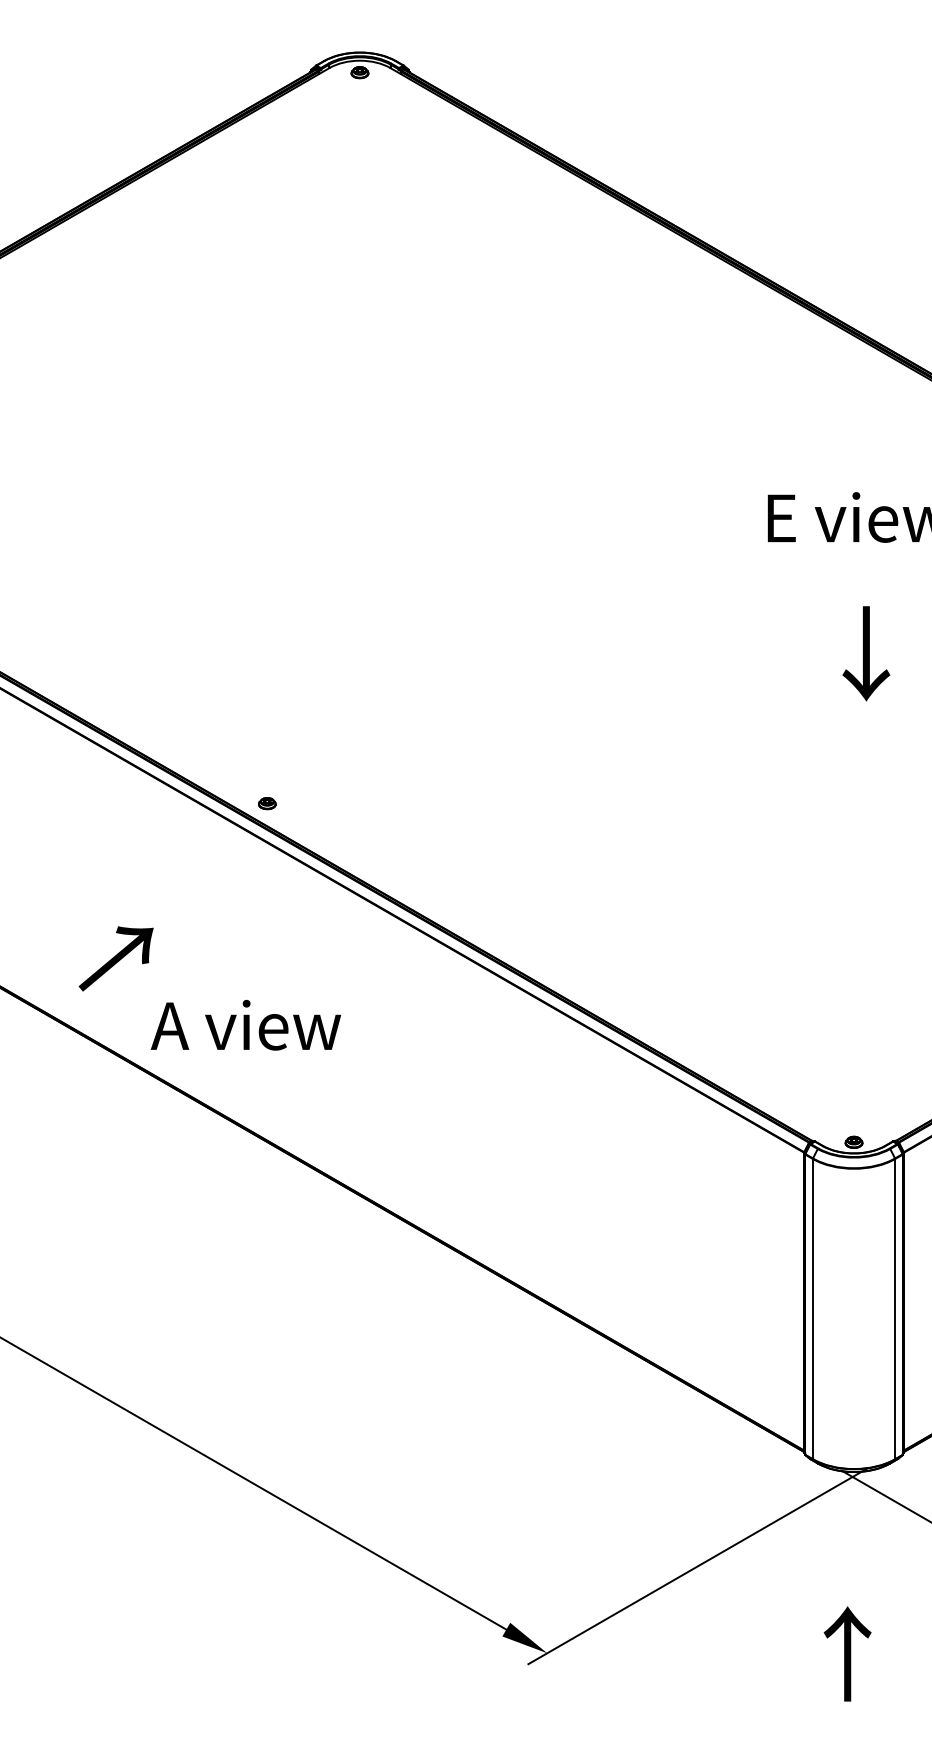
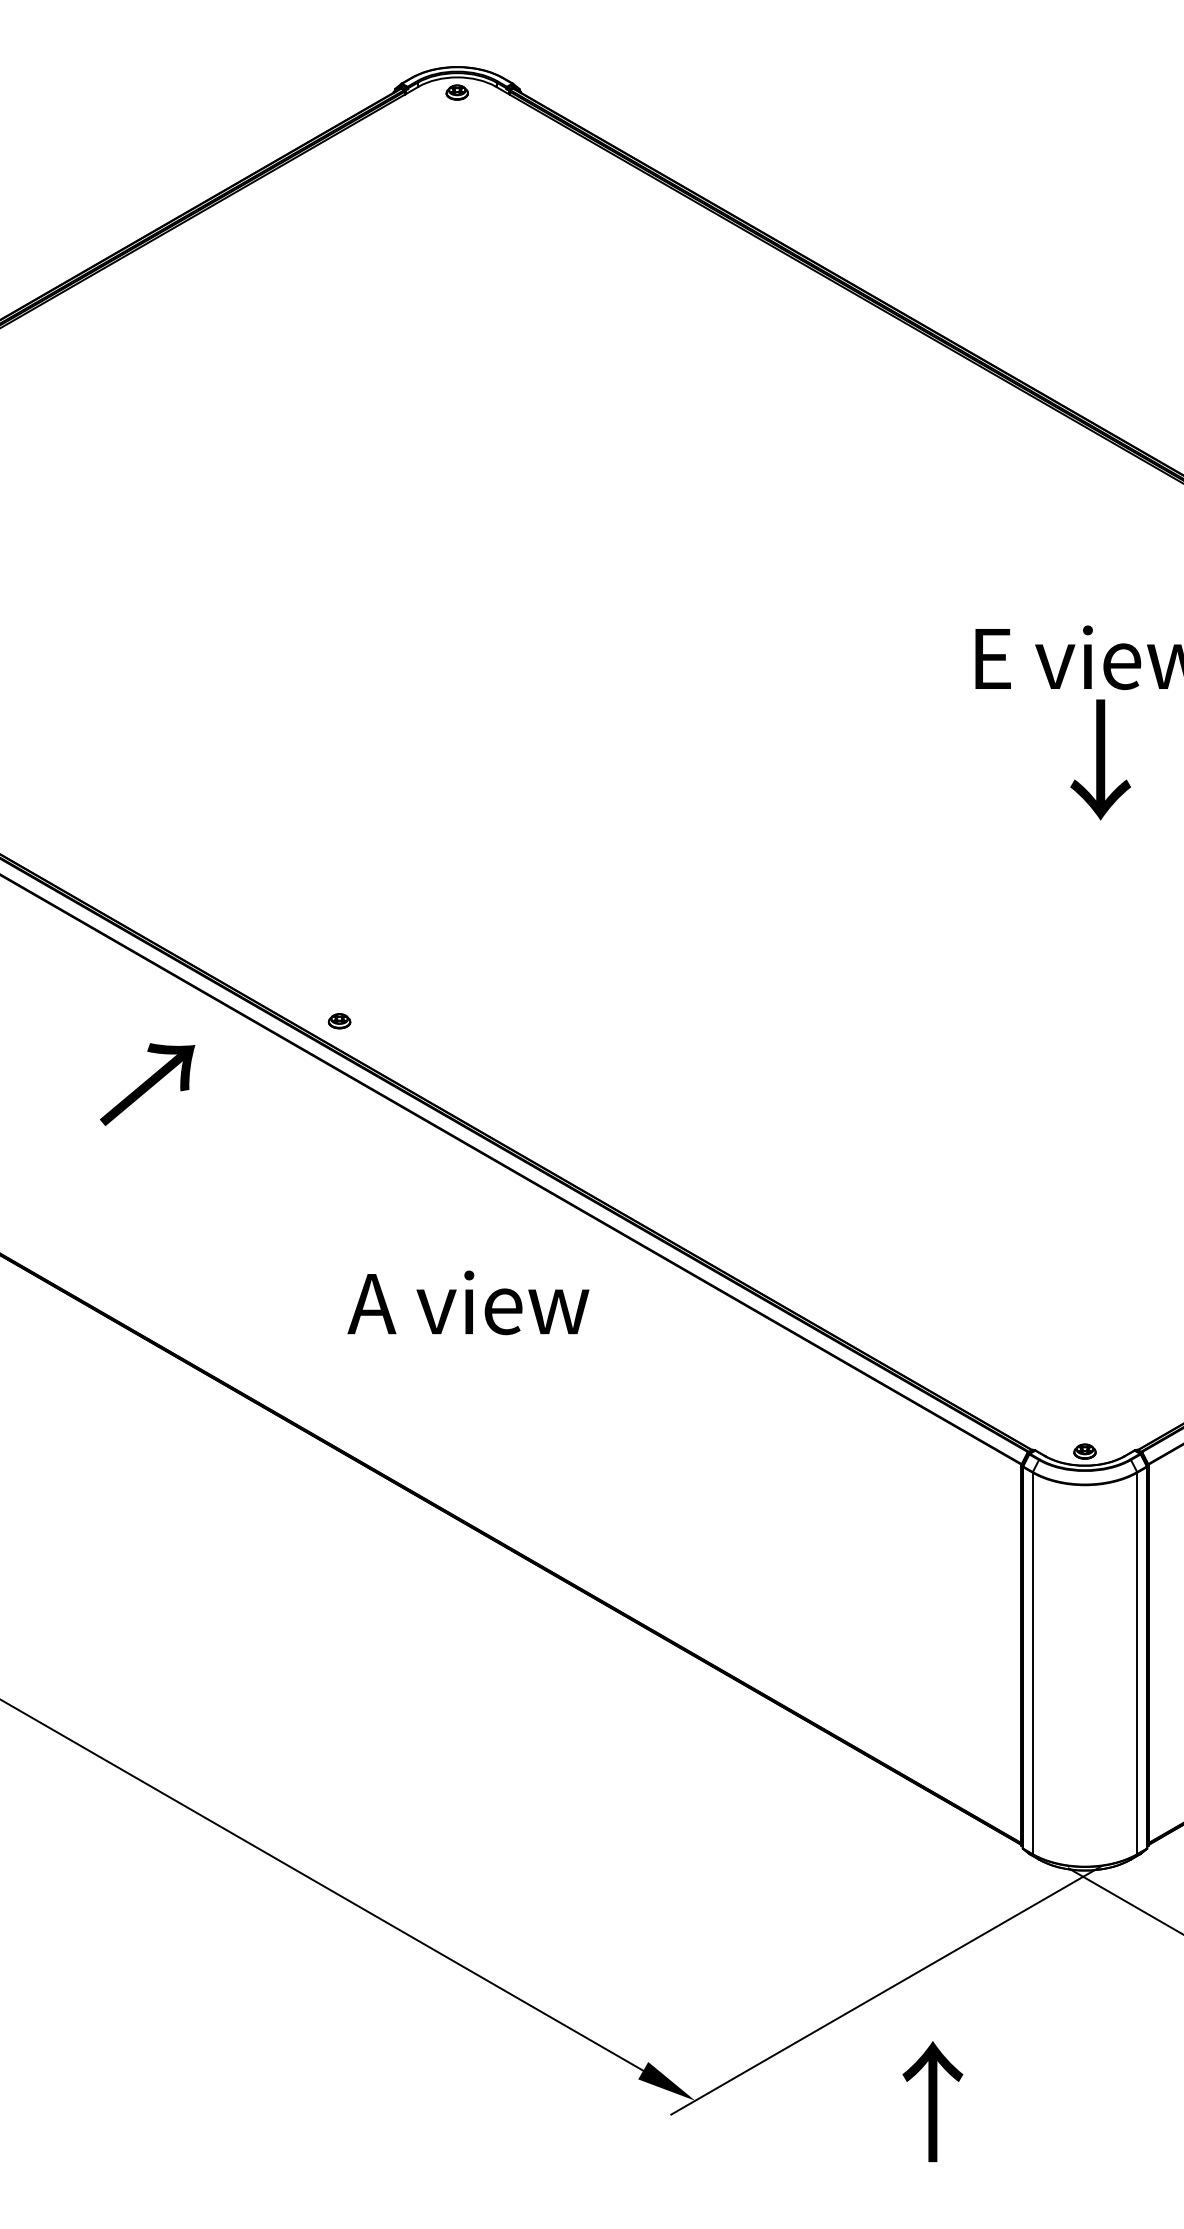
text: (866, 653) -> (1100, 759), moved
text: (116, 958) -> (147, 1084), moved
text: (246, 1024) -> (468, 1302), moved
text: (847, 1653) -> (932, 2101), moved

